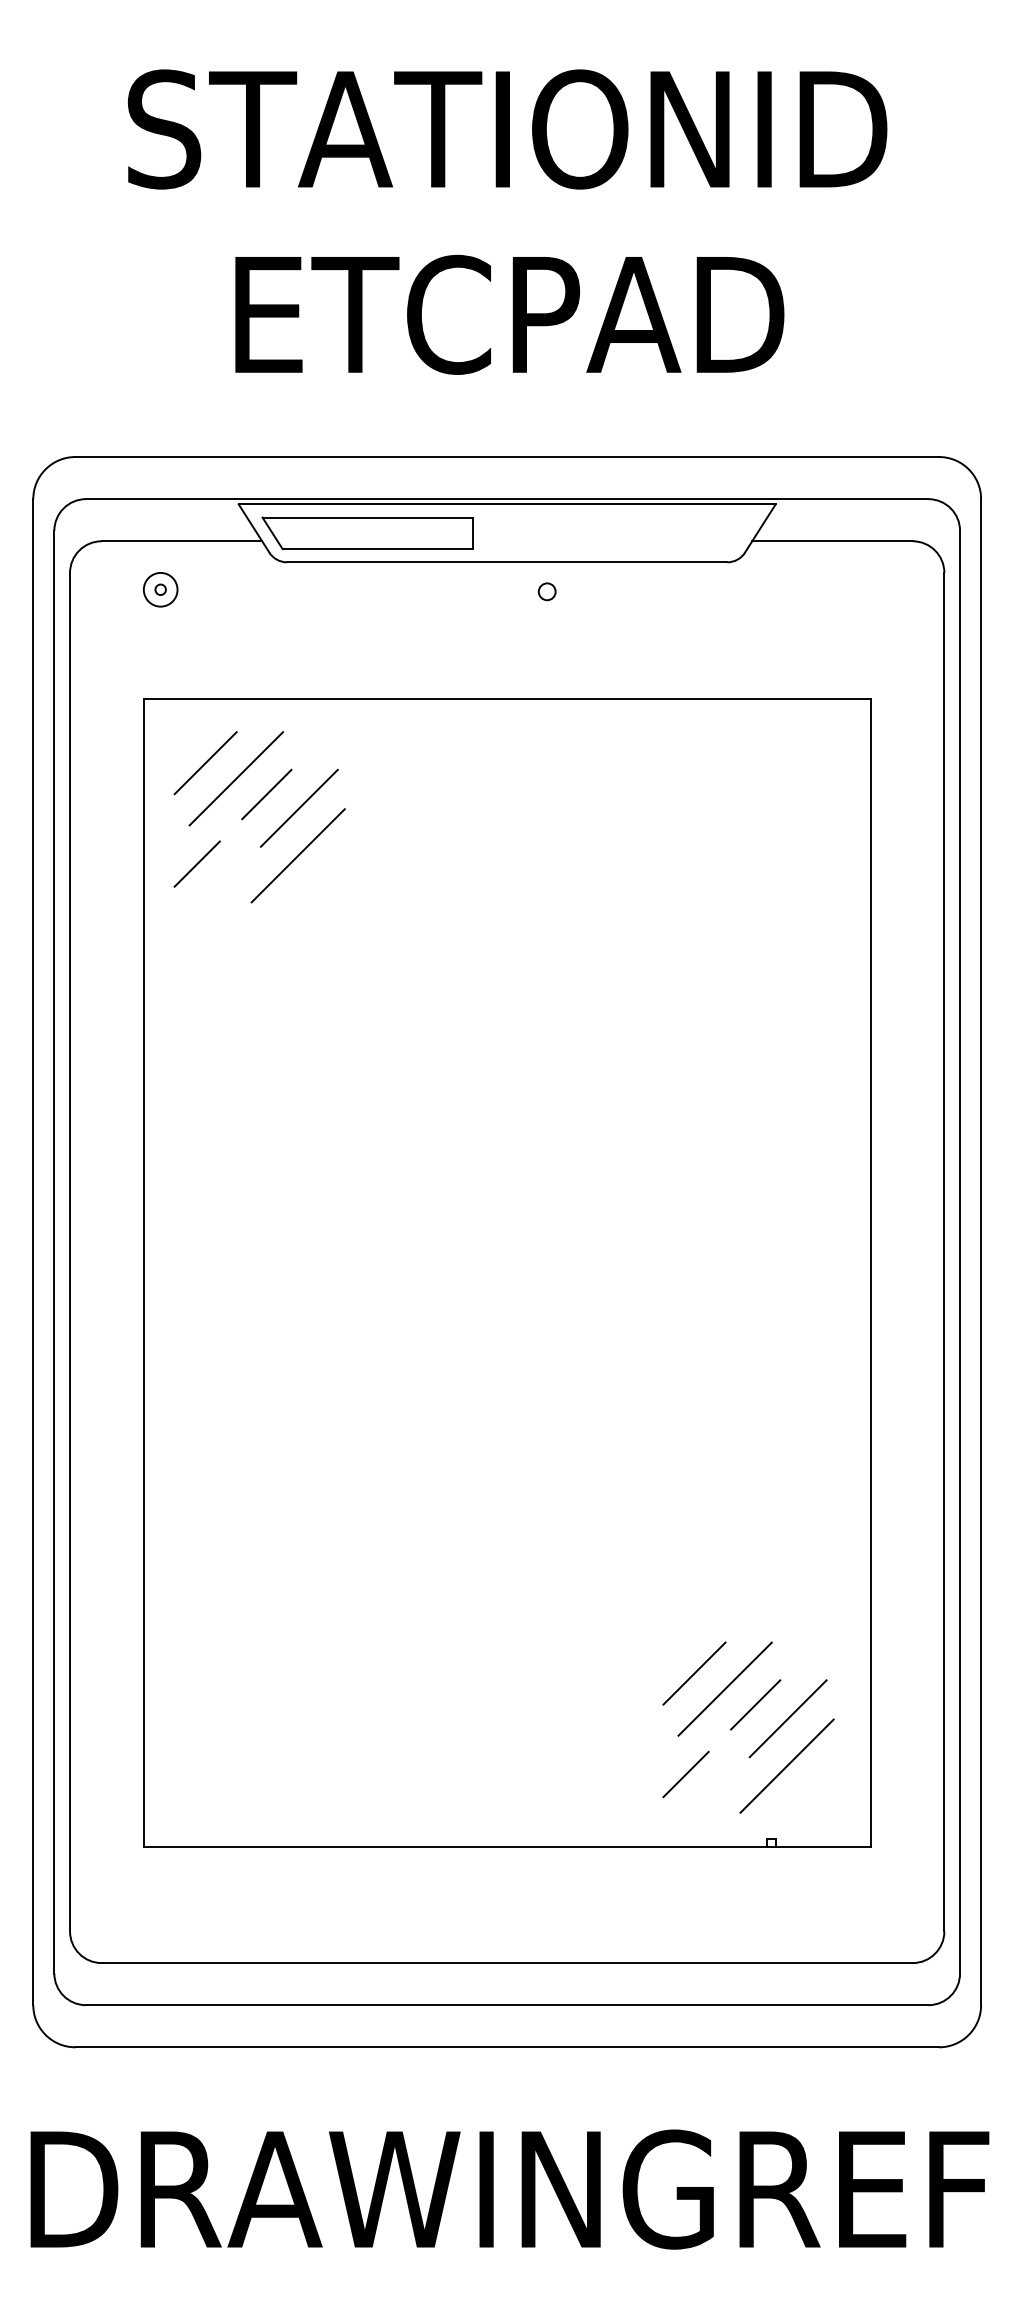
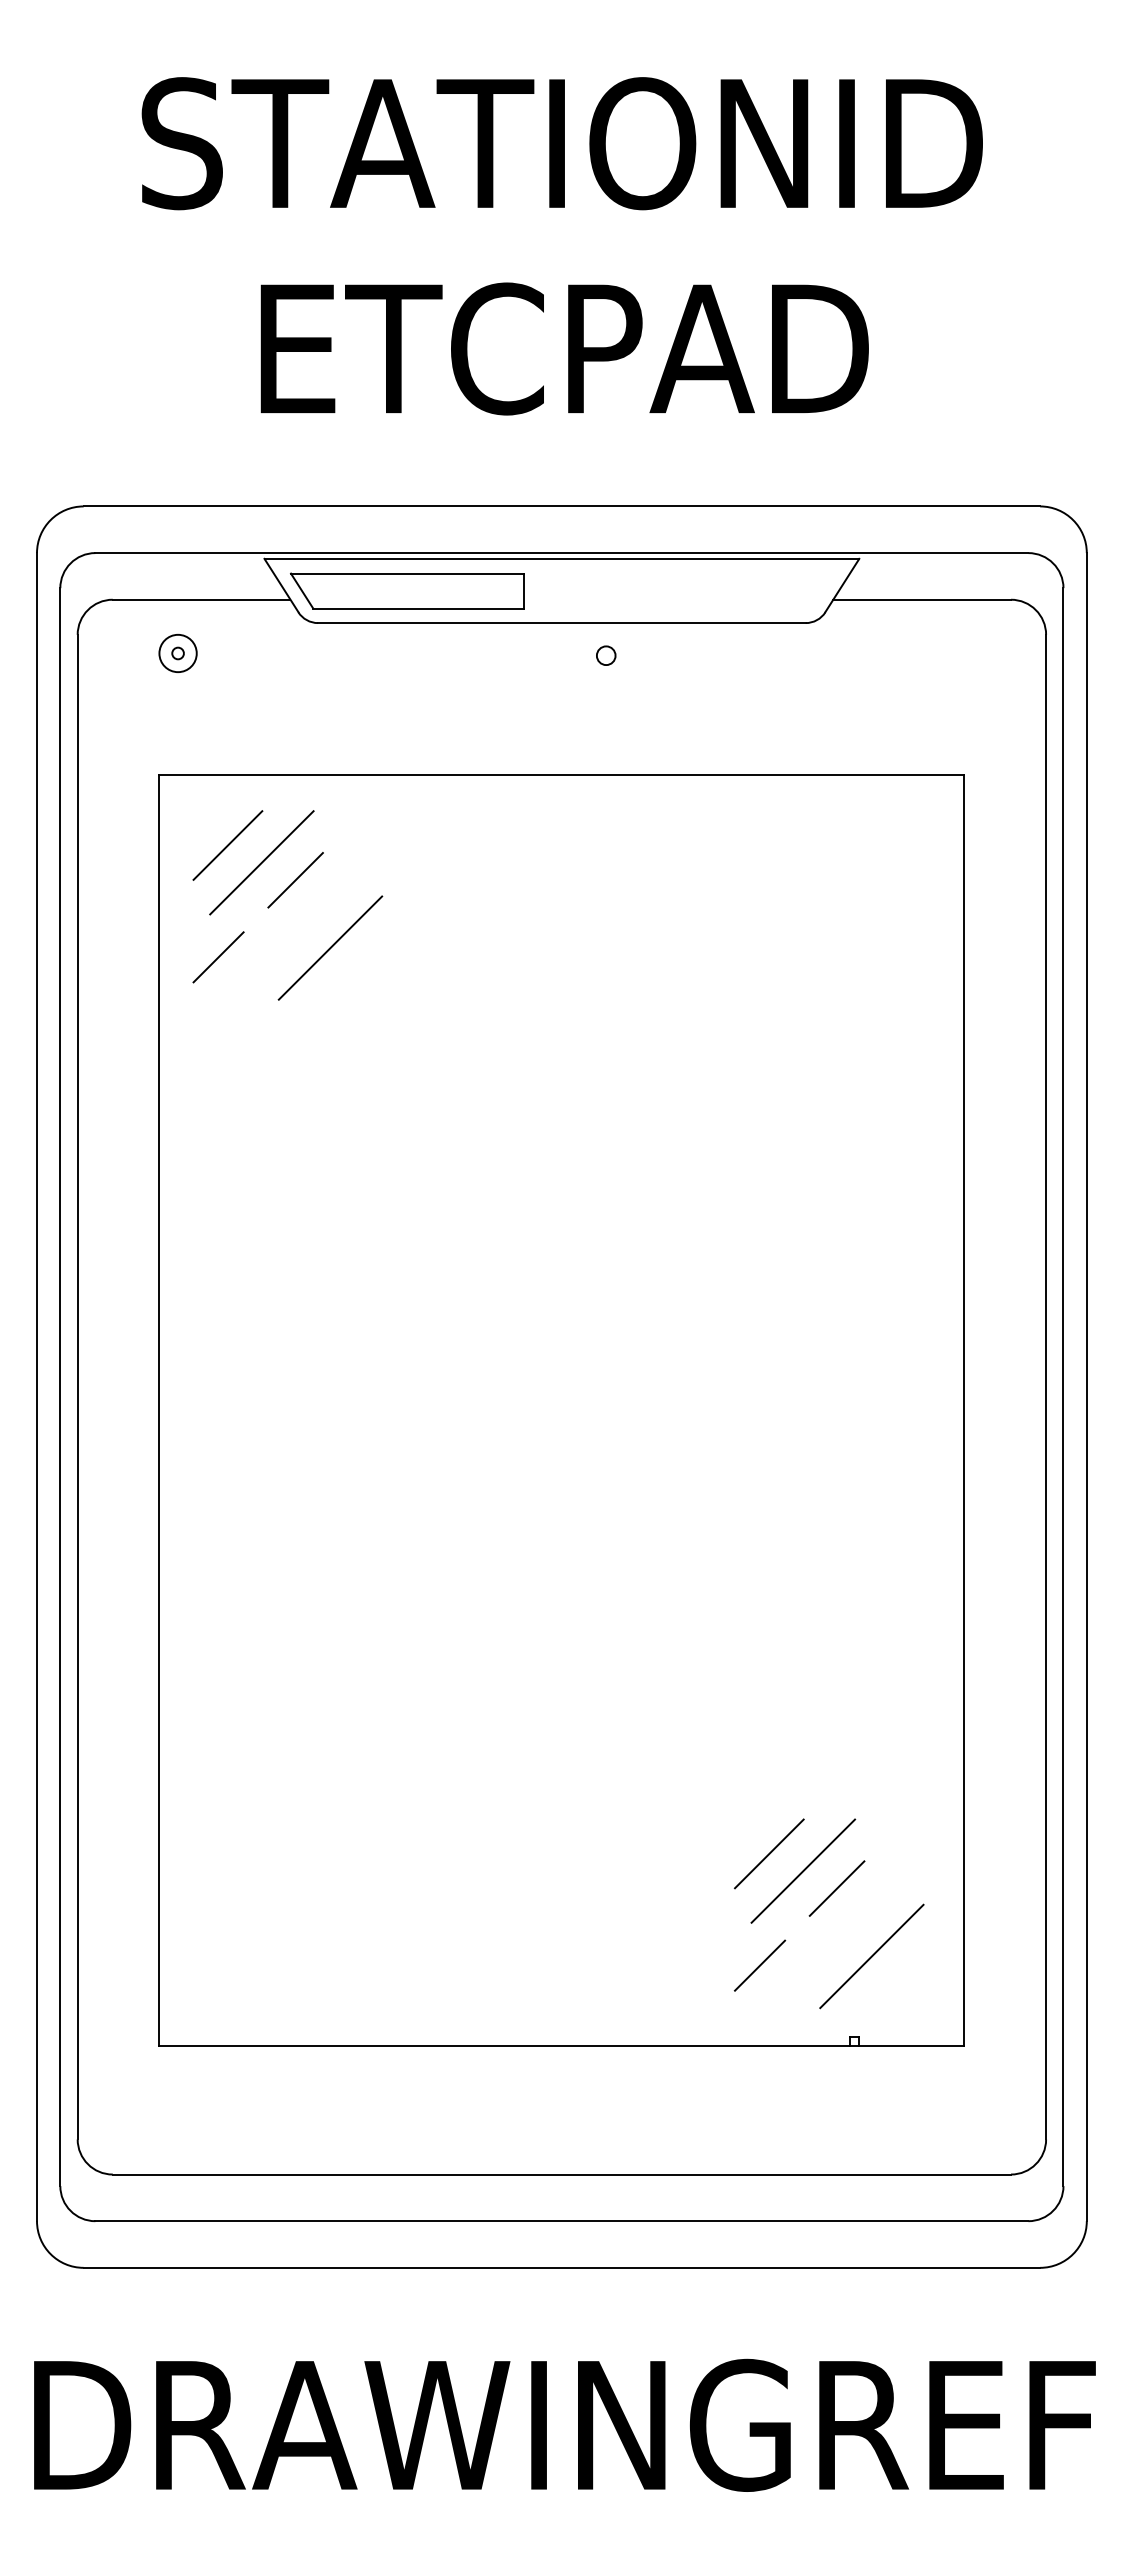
line: (298, 807) -> (330, 894), removed
line: (787, 1718) -> (872, 1903), removed

